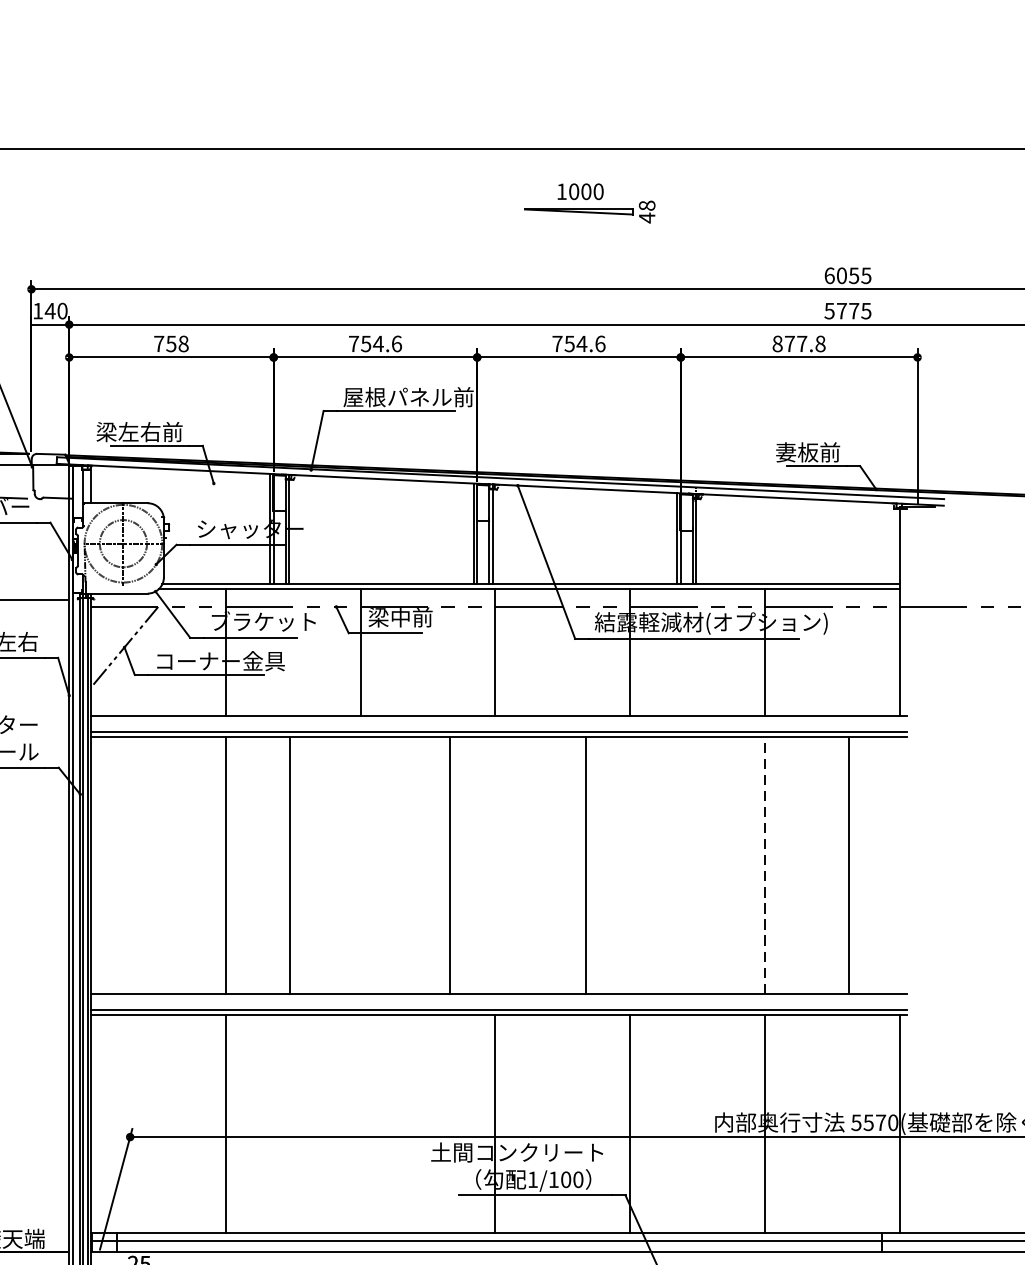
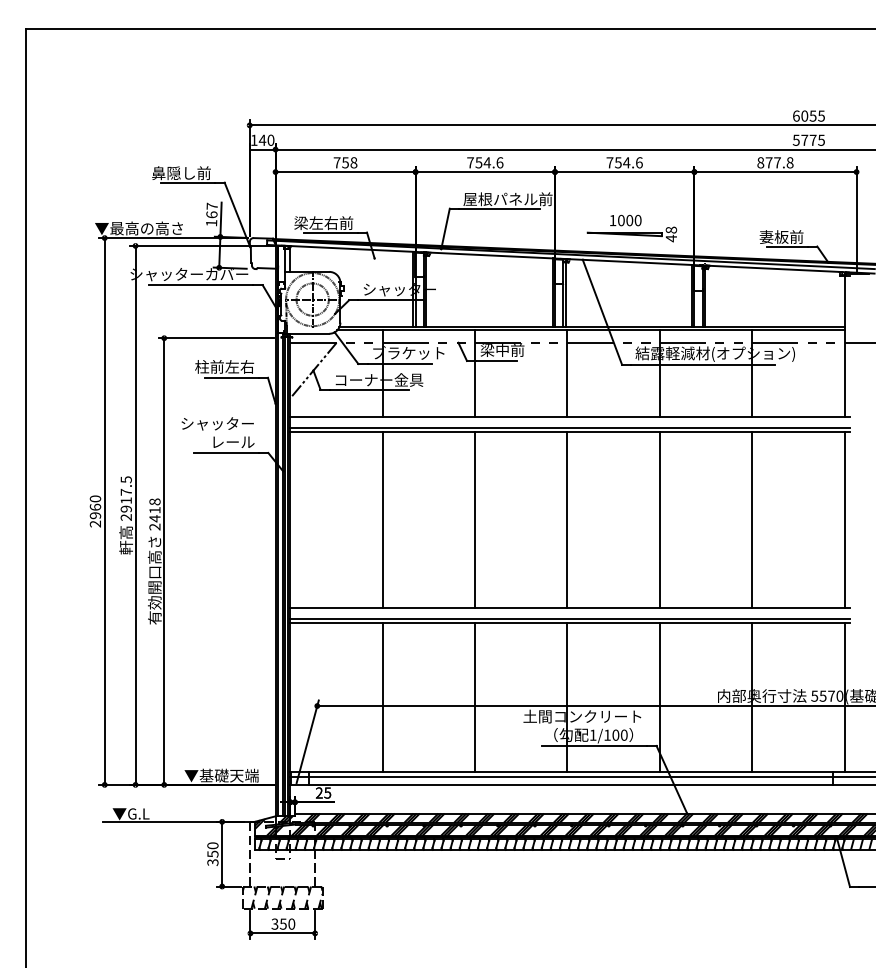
part: (588, 203) -> (631, 228), moved
line: (291, 864) -> (475, 519), moved
line: (450, 864) -> (567, 519), moved
line: (586, 864) -> (659, 519), moved
line: (765, 864) -> (752, 519), dashed -> solid
line: (848, 864) -> (844, 519), moved
line: (361, 1123) -> (475, 696), added

